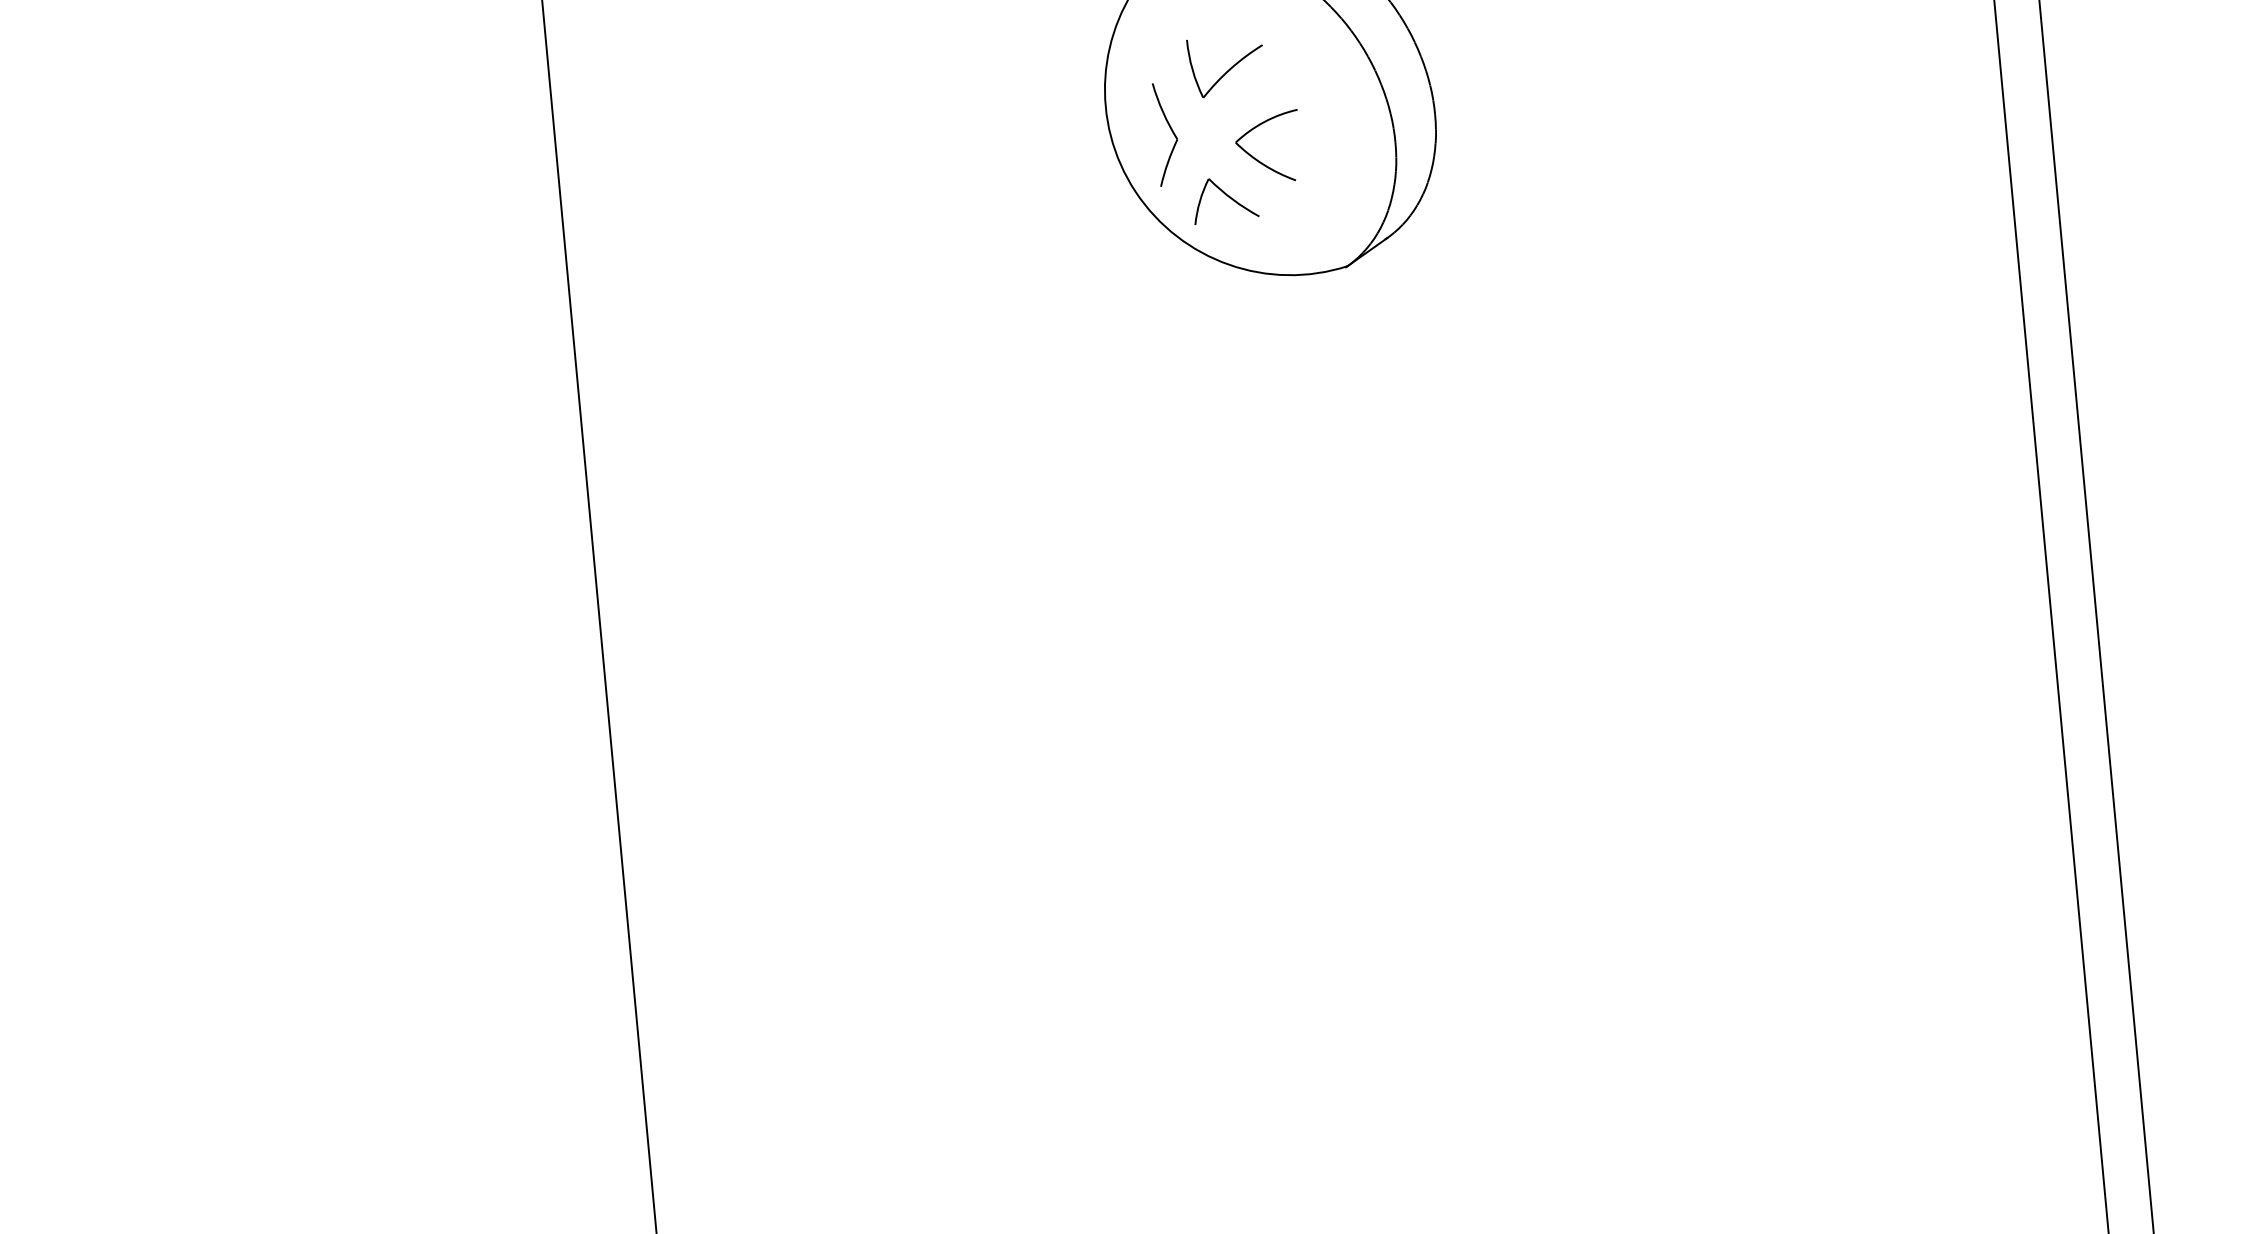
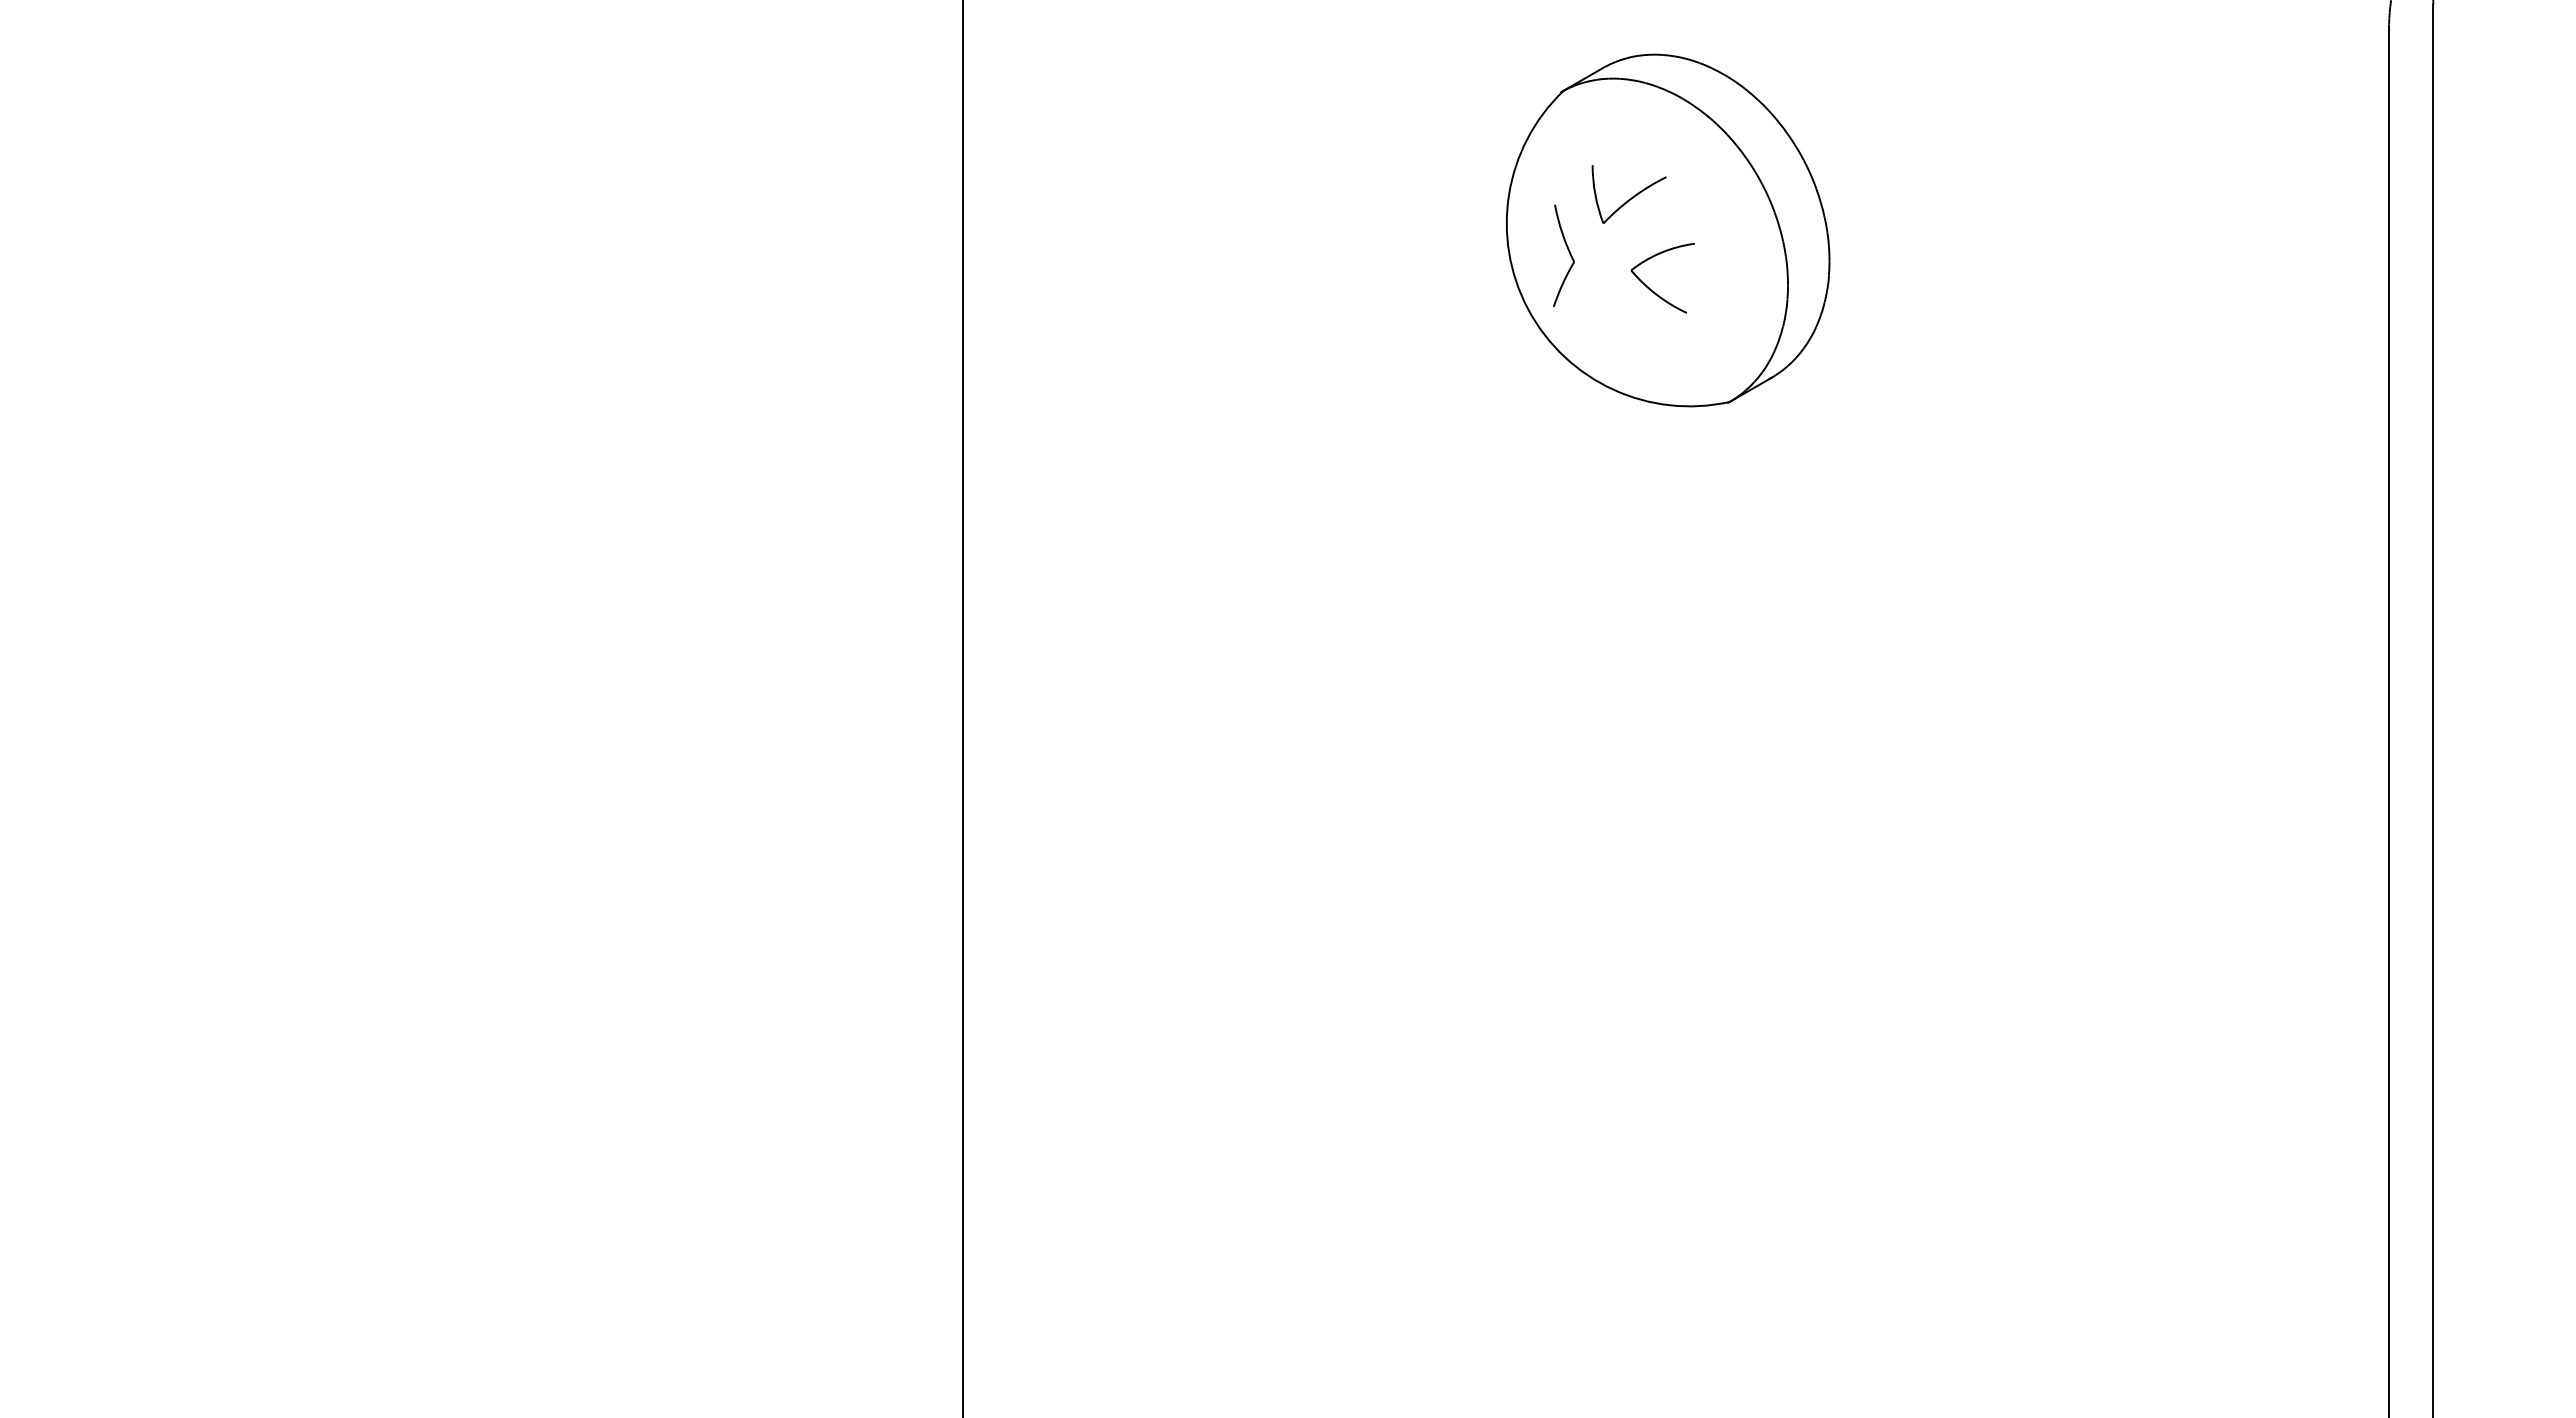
part: (1225, 199) -> (1615, 325), removed

